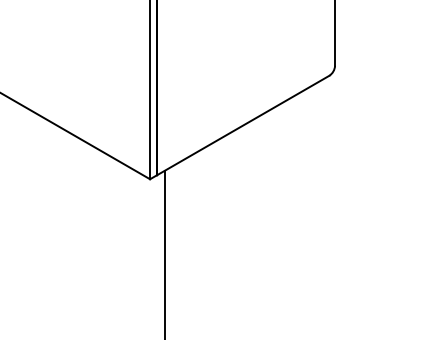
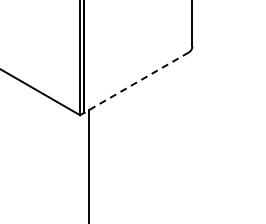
line: (242, 125) -> (136, 82), solid -> dashed

